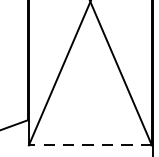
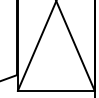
line: (89, 144) -> (55, 90), dashed -> solid

